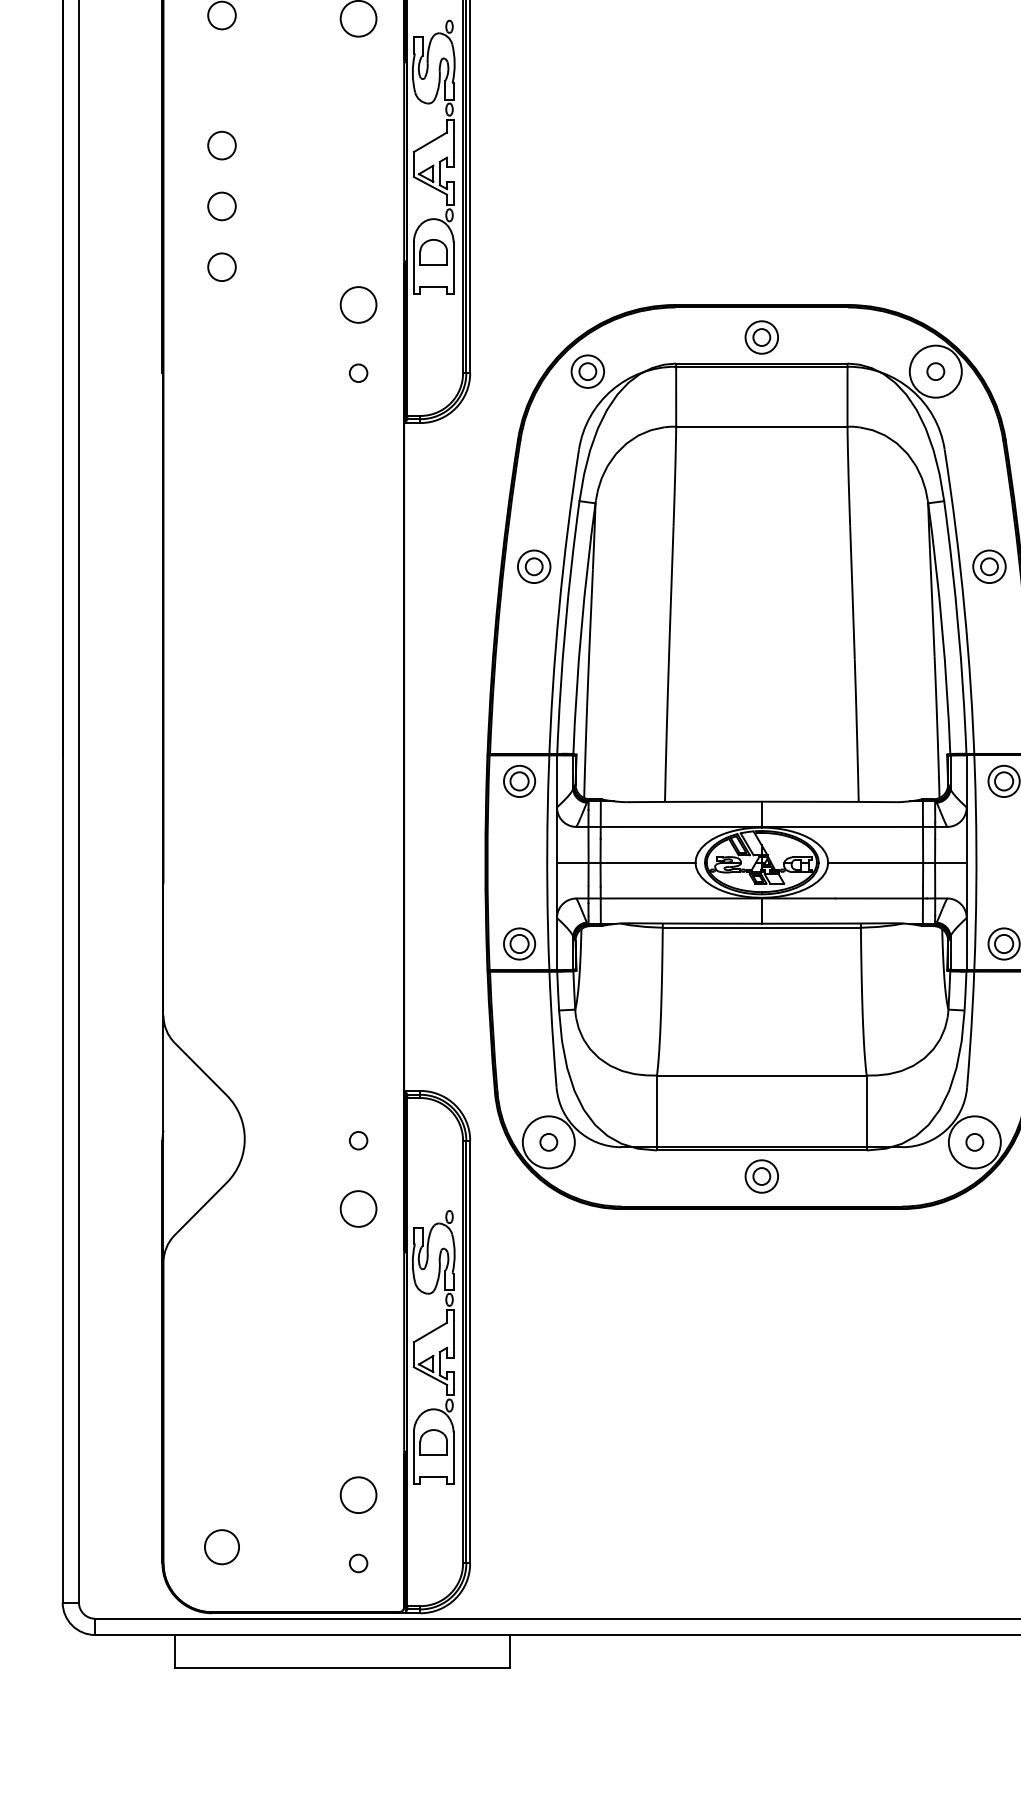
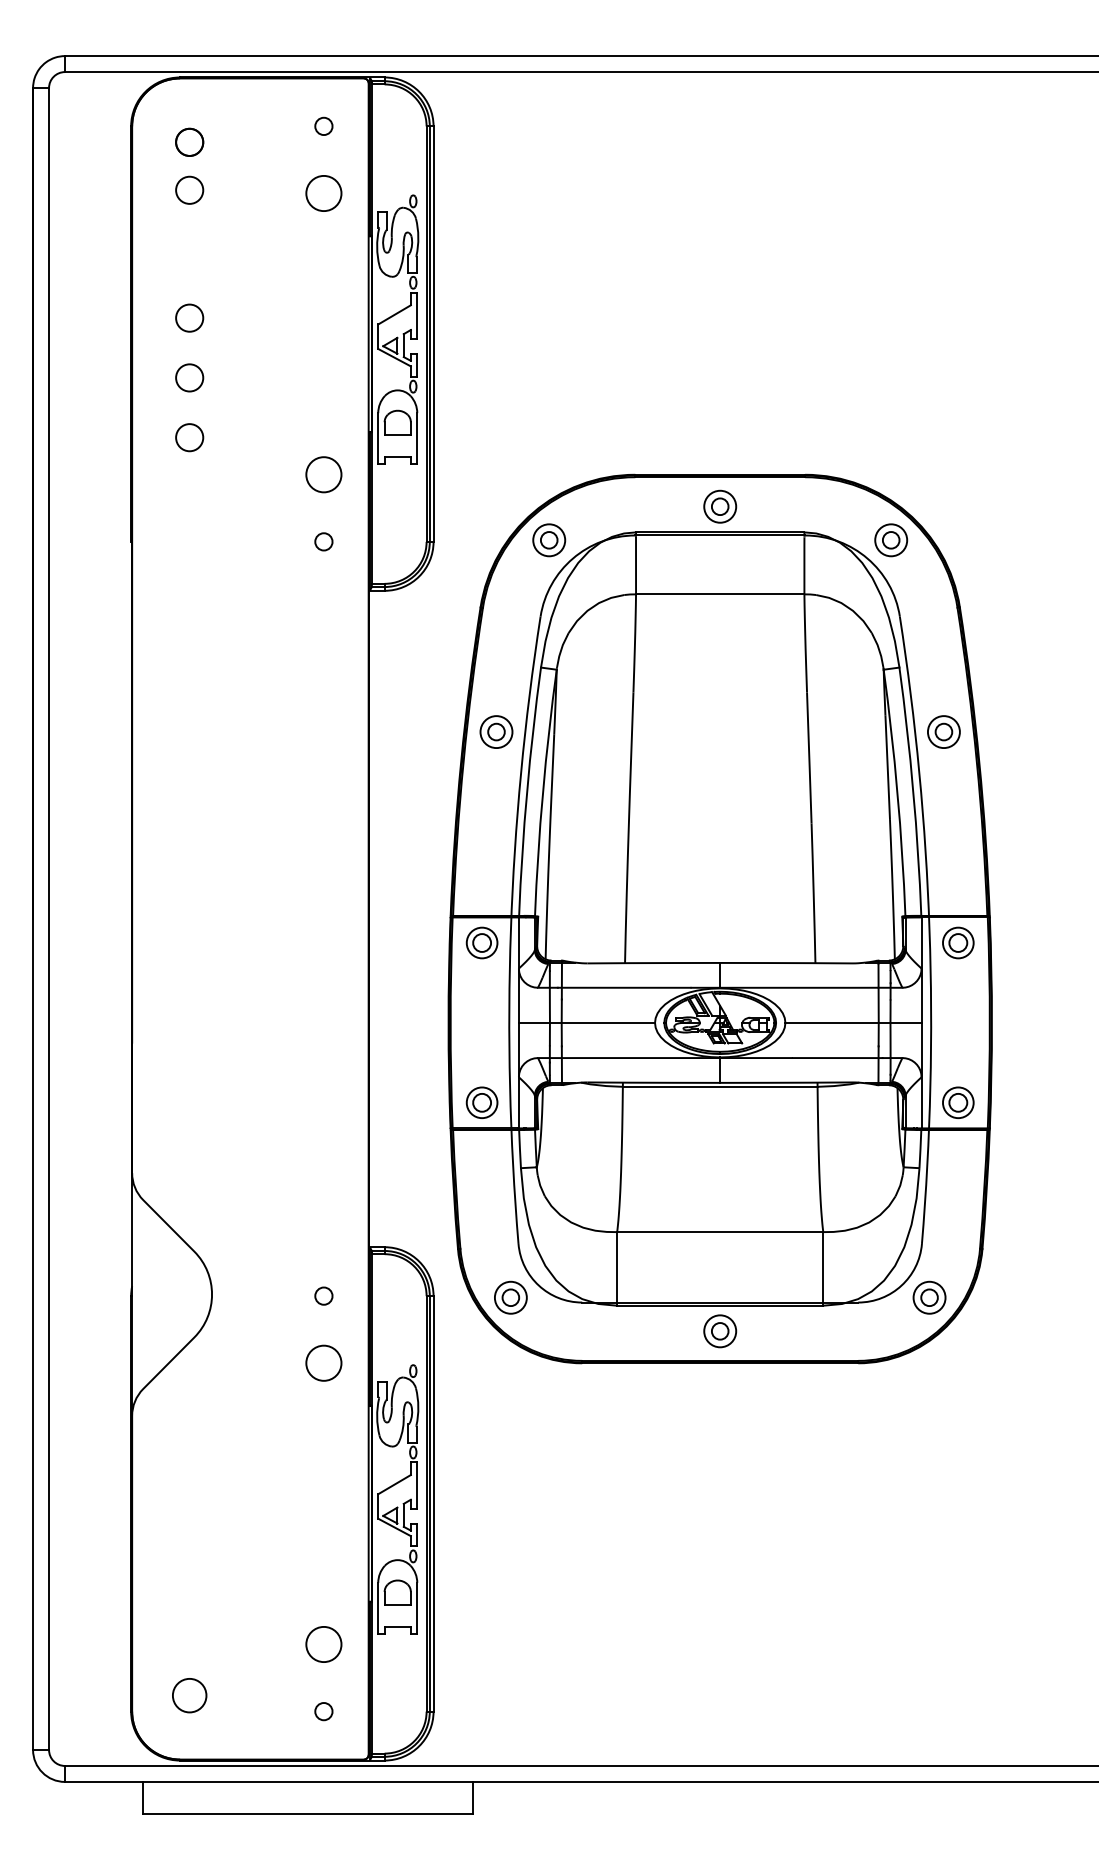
circle: (936, 371) -> (891, 540), size x0.62
circle: (548, 1142) -> (510, 1297), size x0.62
circle: (974, 1142) -> (929, 1297), size x0.62

